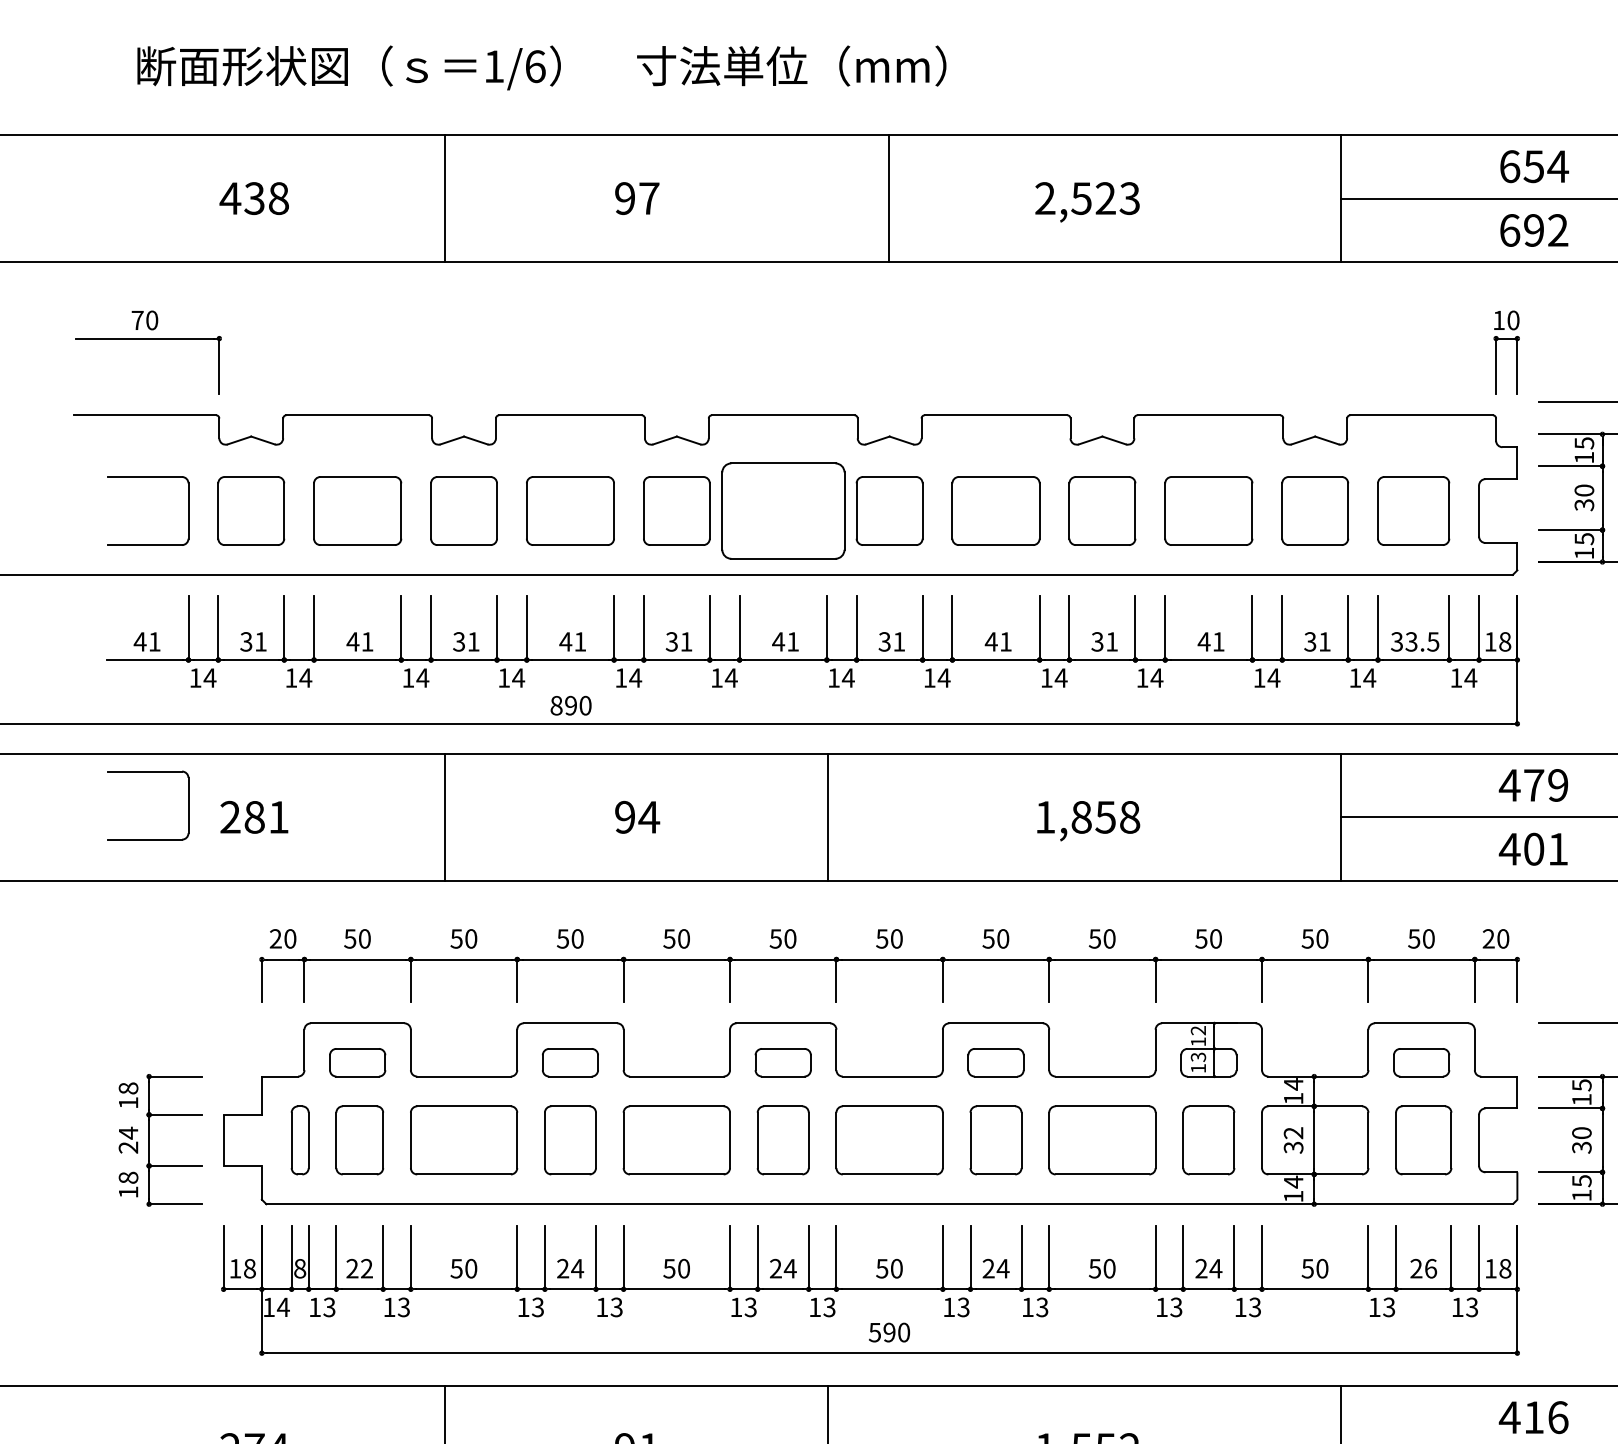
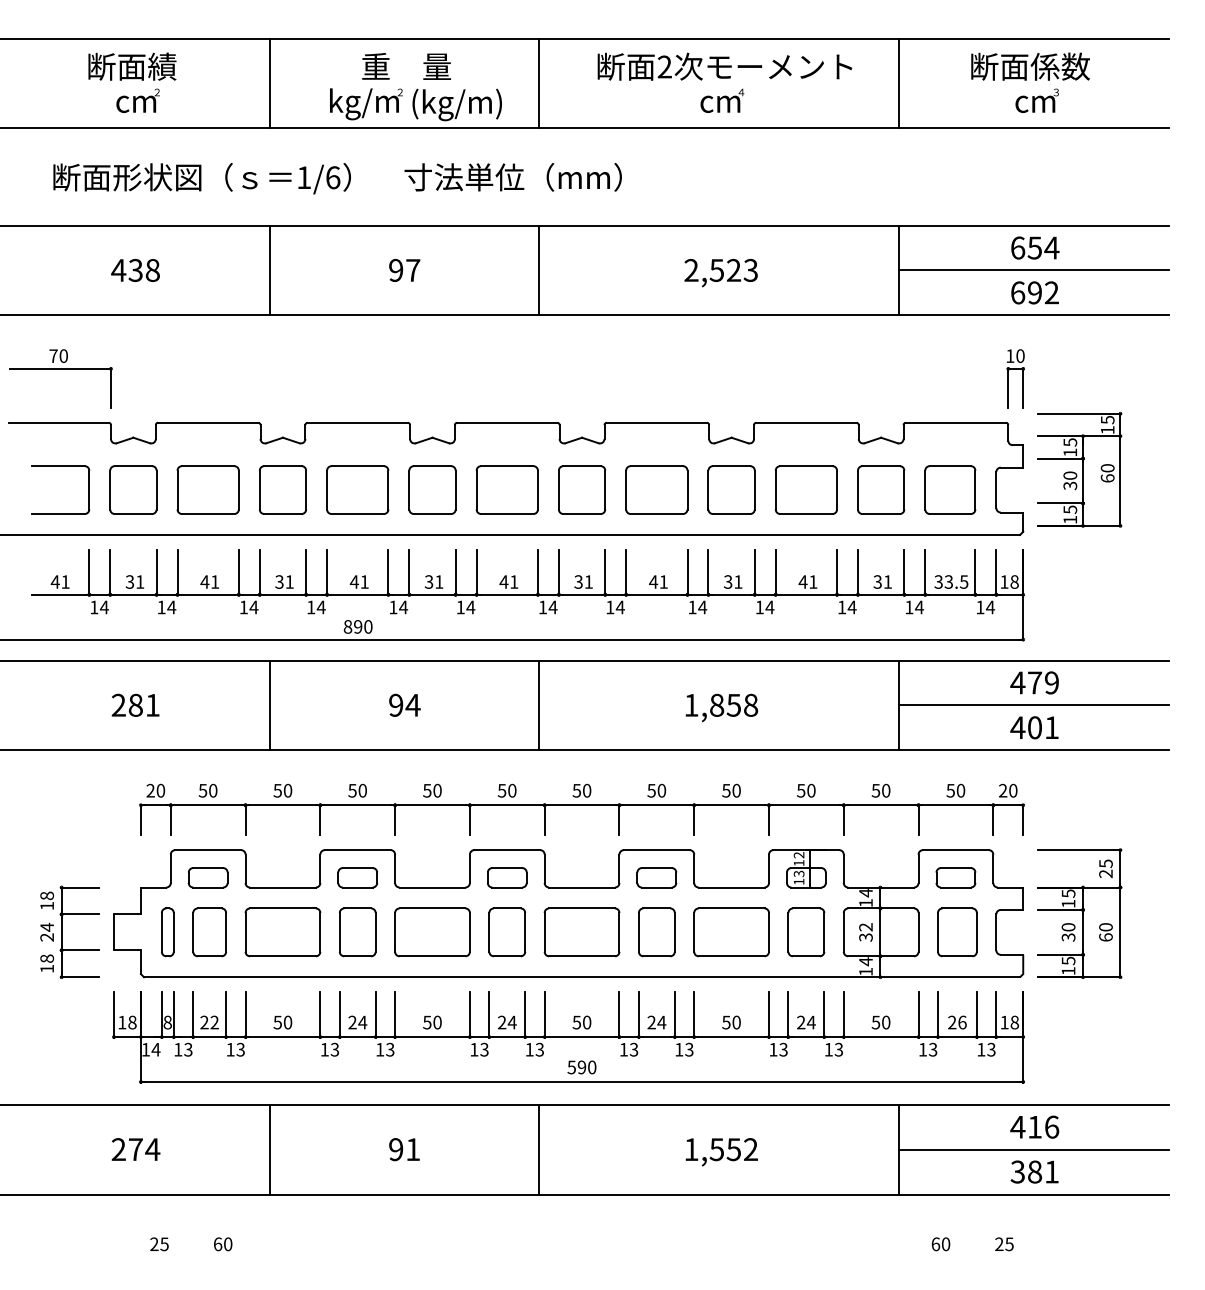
line: (888, 198) -> (538, 270), moved
part: (782, 510) -> (506, 489), size x0.71
part: (147, 772) -> (60, 673), removed

